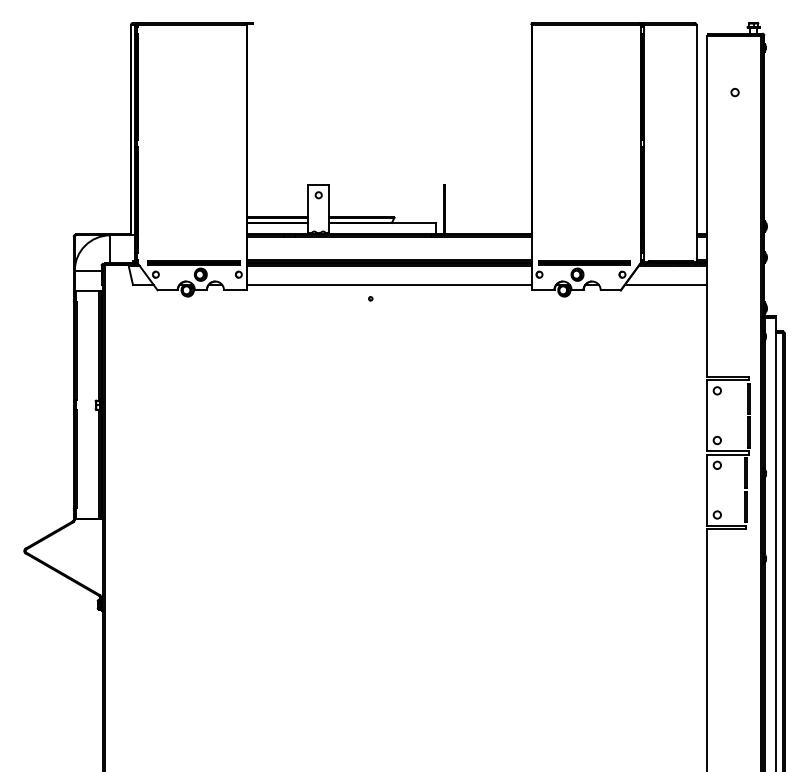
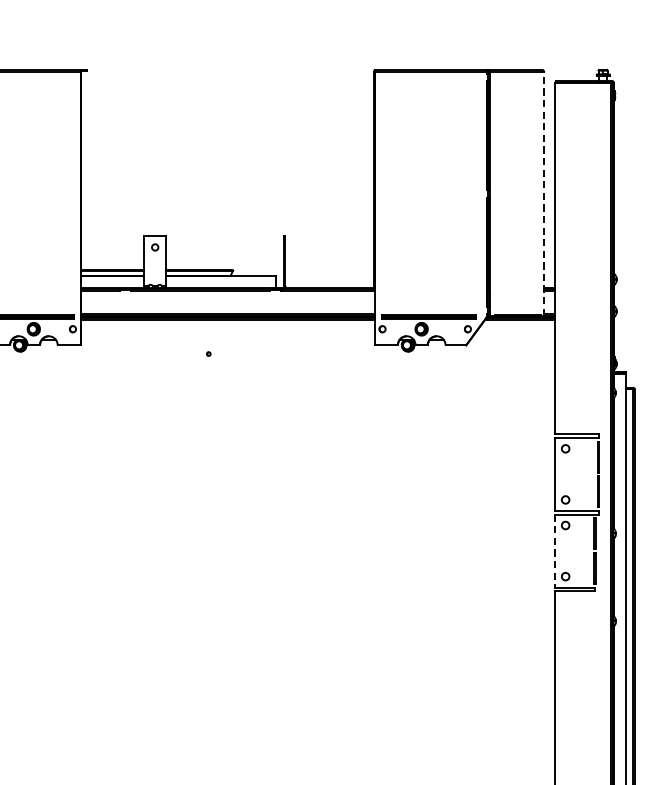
circle: (734, 92) -> (583, 141), removed
line: (696, 142) -> (544, 193), solid -> dashed
line: (388, 285) -> (227, 340), removed
line: (665, 285) -> (512, 340), removed
line: (706, 490) -> (554, 551), solid -> dashed

